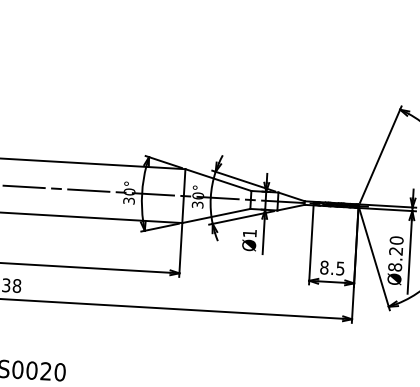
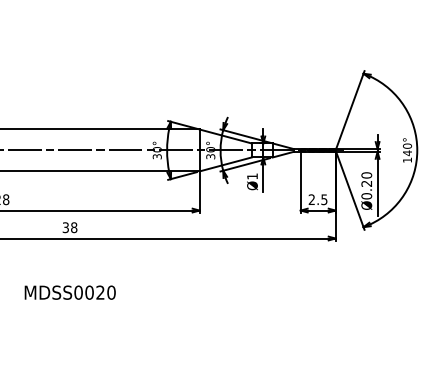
text: (323, 267) -> (311, 199), 8.5 -> 2.5
text: (394, 267) -> (366, 196), Ø8.20 -> Ø0.20

